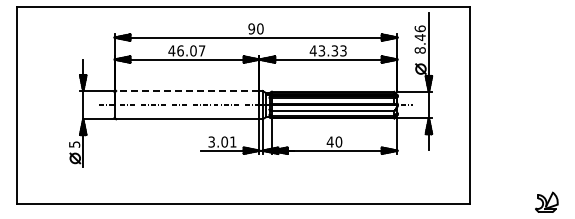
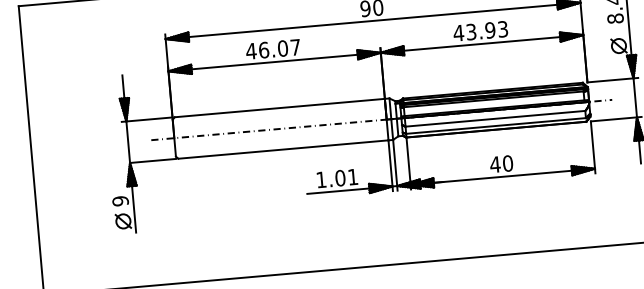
text: (334, 50) -> (489, 29), 43.33 -> 43.93
line: (187, 91) -> (279, 108), dashed -> solid
text: (211, 141) -> (321, 179), 3.01 -> 1.01
text: (74, 144) -> (120, 201), 5 -> 9

